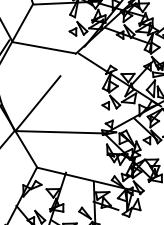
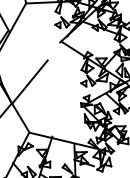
line: (43, 47) -> (34, 37), removed
line: (61, 132) -> (48, 104), removed

